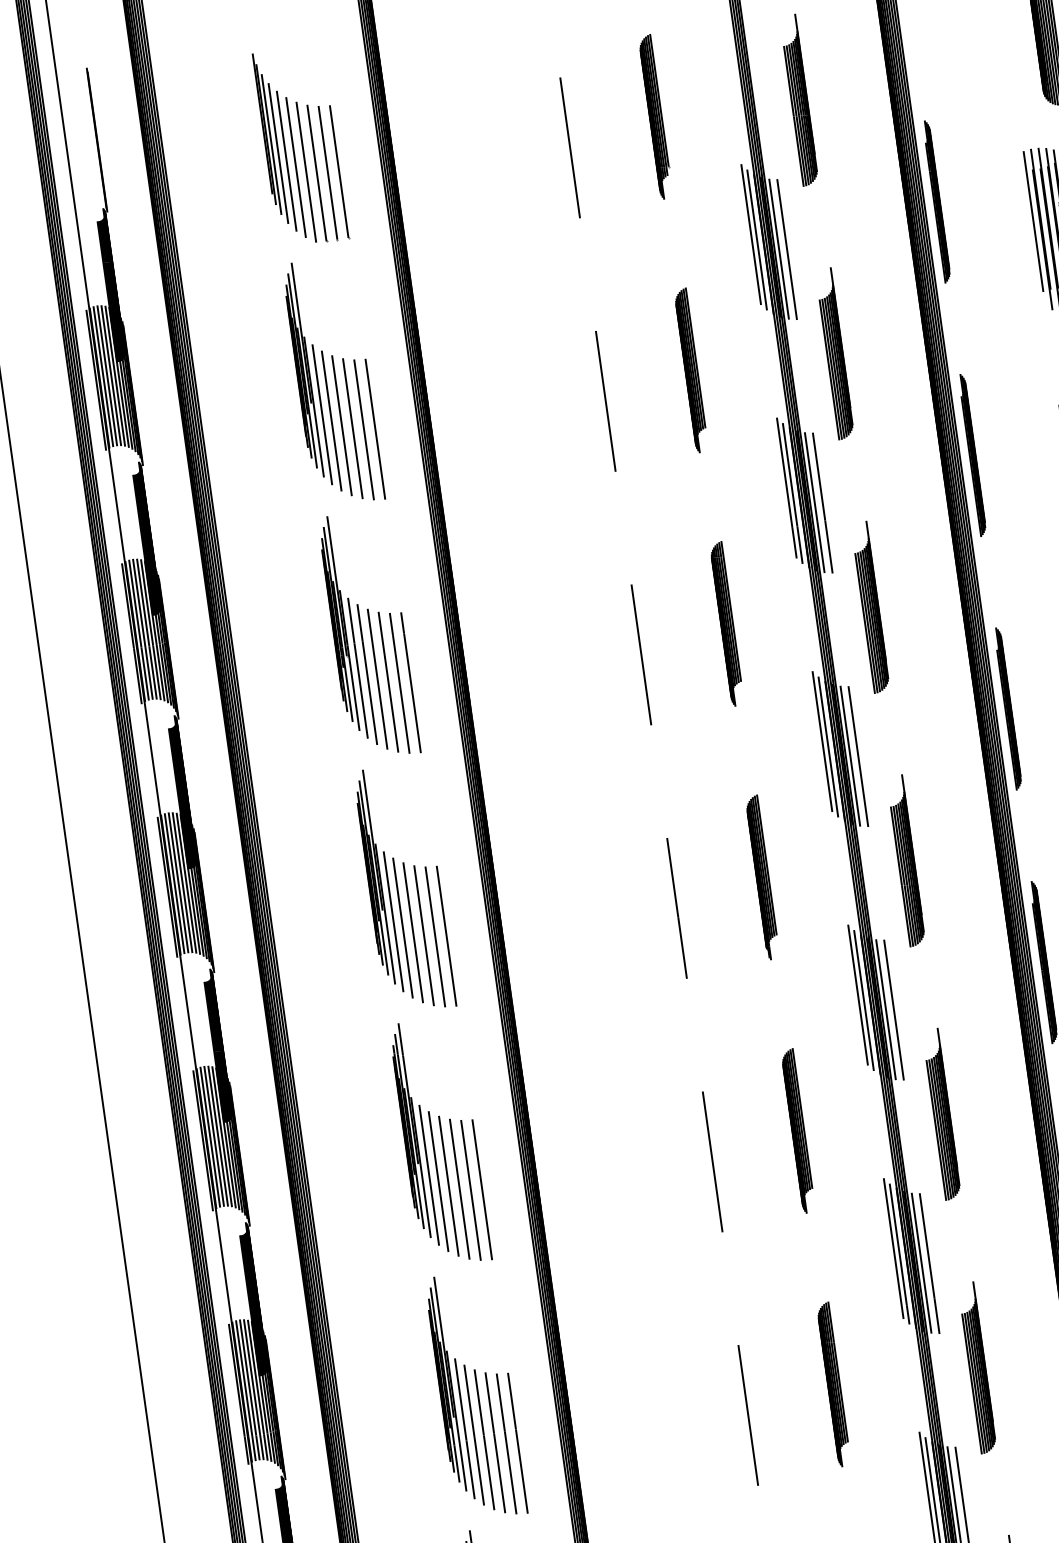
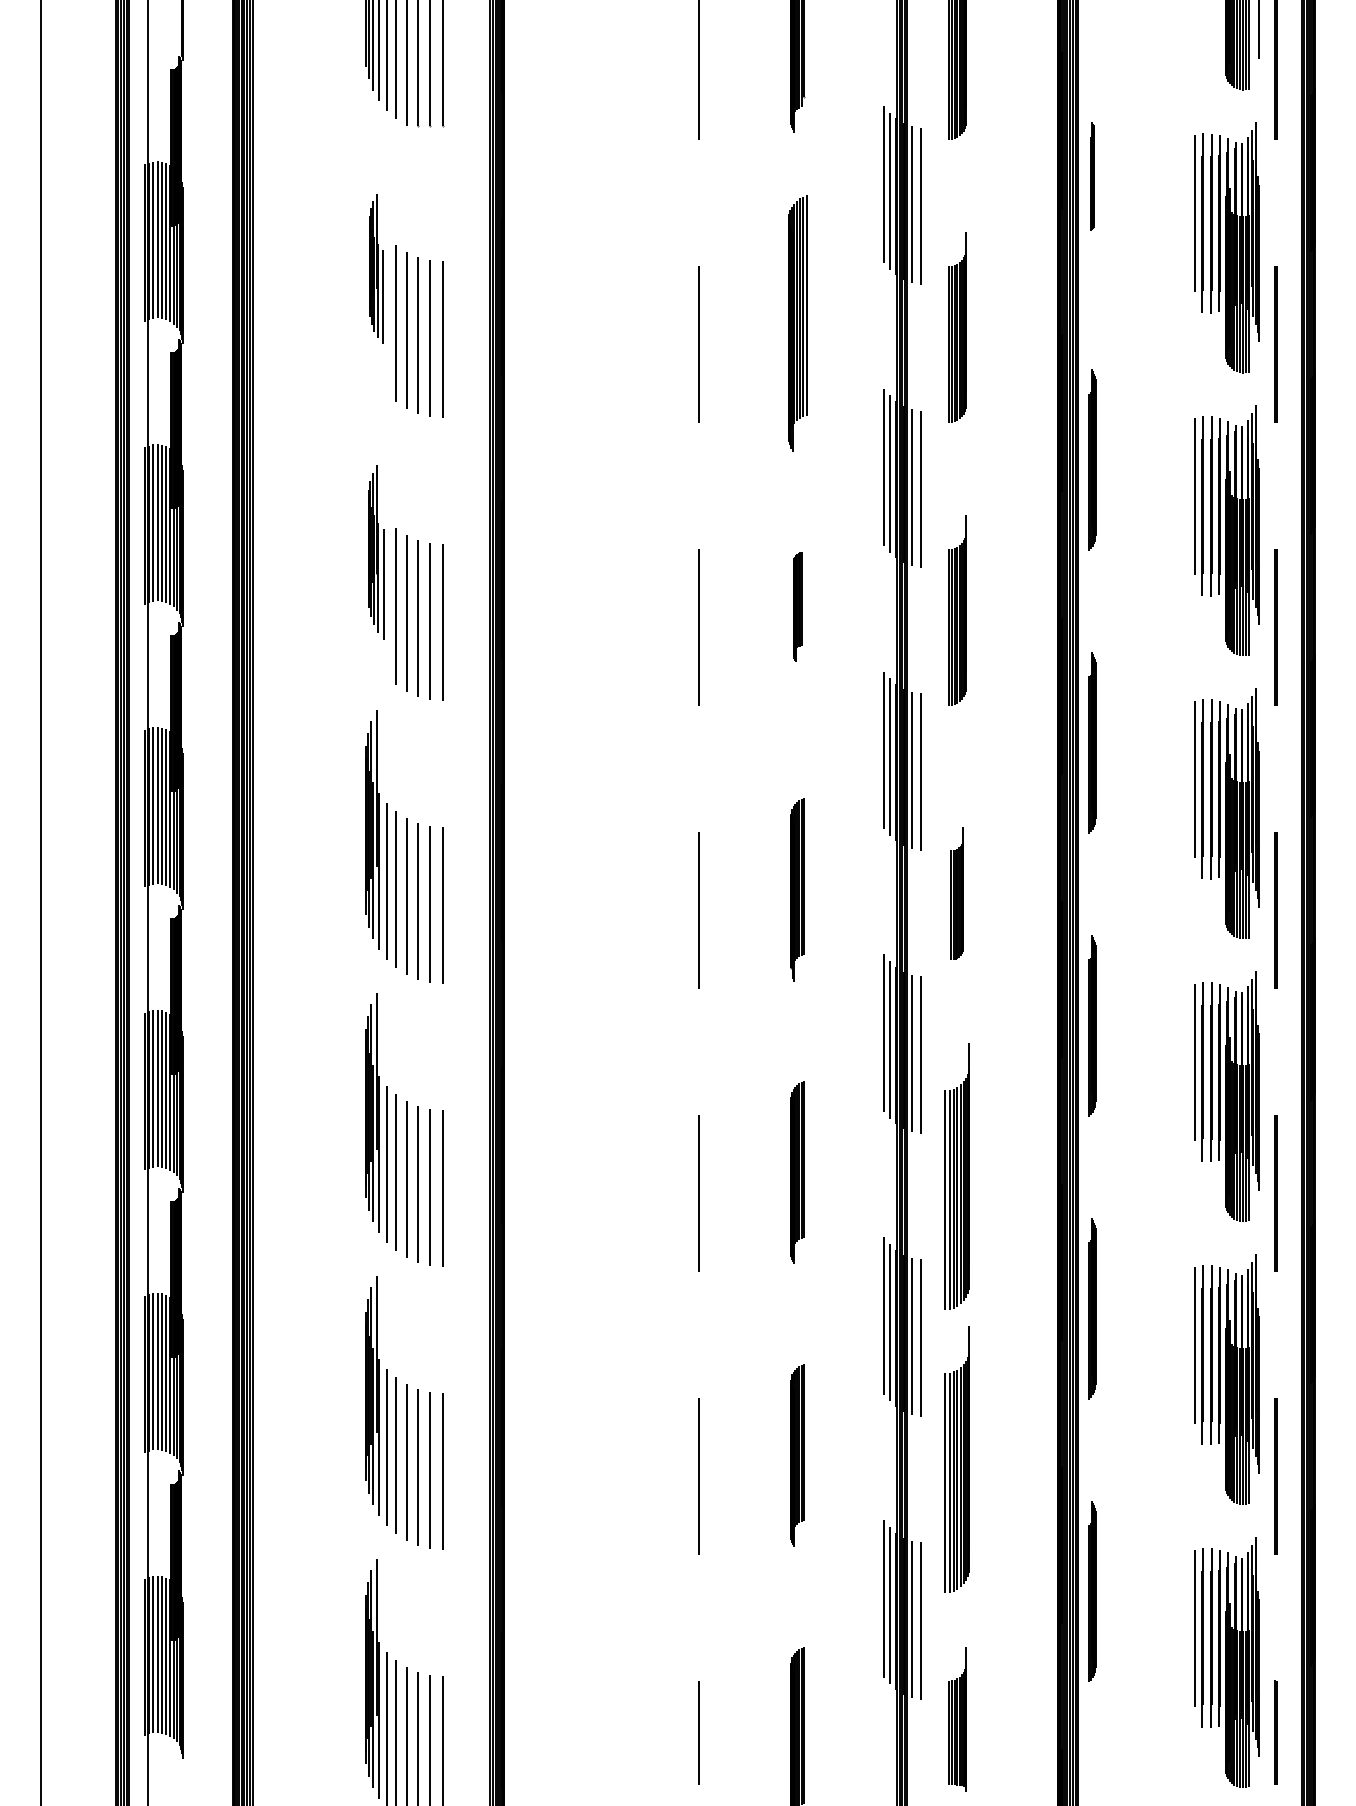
part: (936, 201) -> (1092, 176), size x0.6
part: (691, 370) -> (797, 323), size x1.4
part: (307, 373) -> (376, 268), size x0.6
part: (726, 623) -> (797, 606), size x0.6
part: (342, 627) -> (376, 551), size x0.7
part: (906, 860) -> (957, 893), size x0.7
part: (941, 1114) -> (957, 1176), size x1.4
part: (977, 1367) -> (957, 1459), size x1.4

